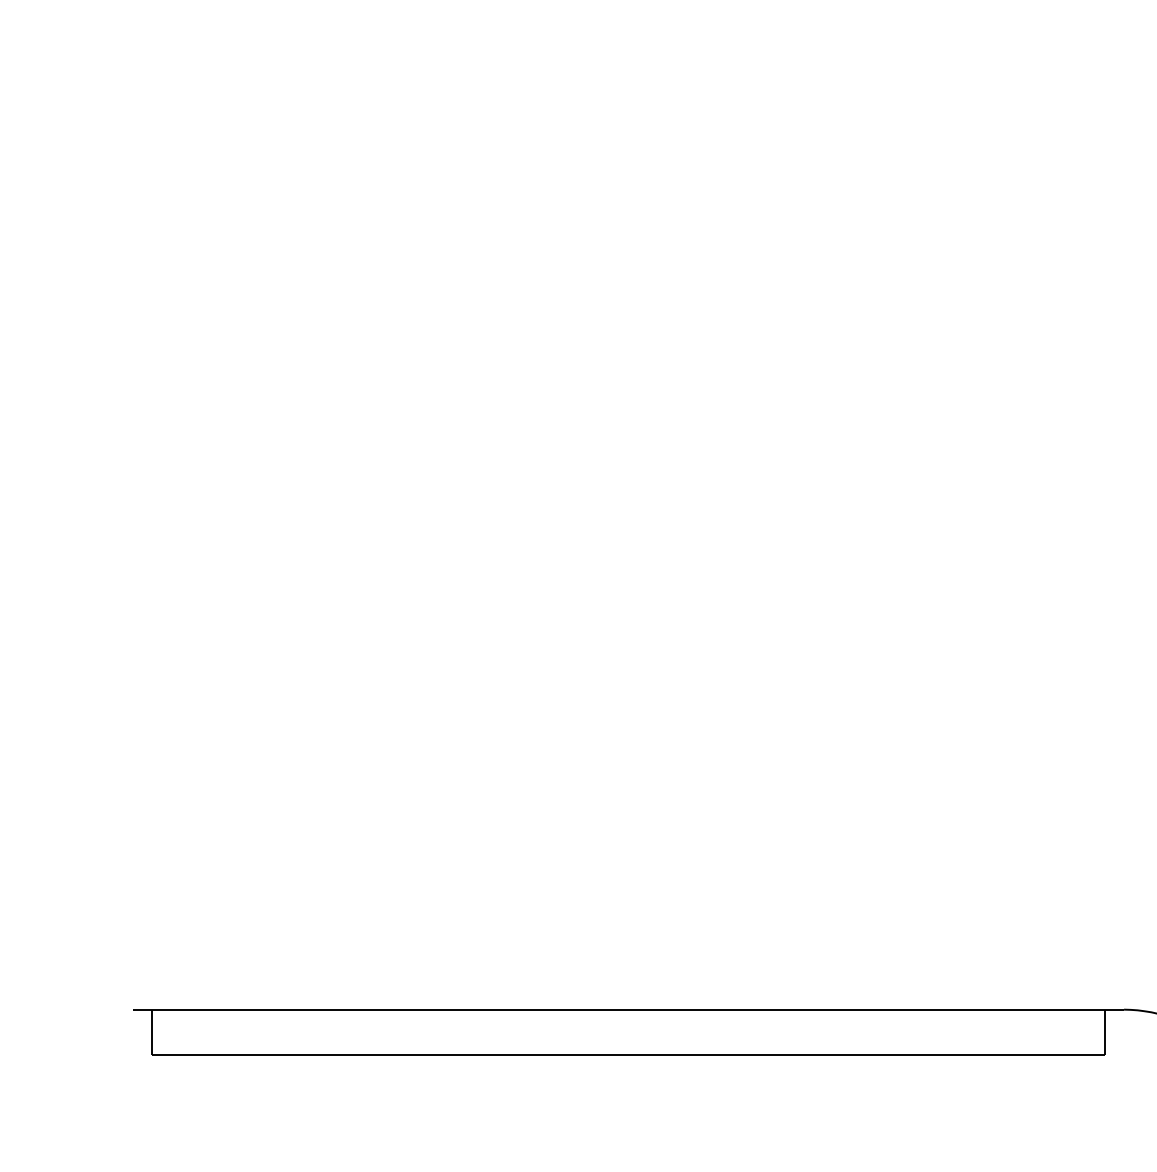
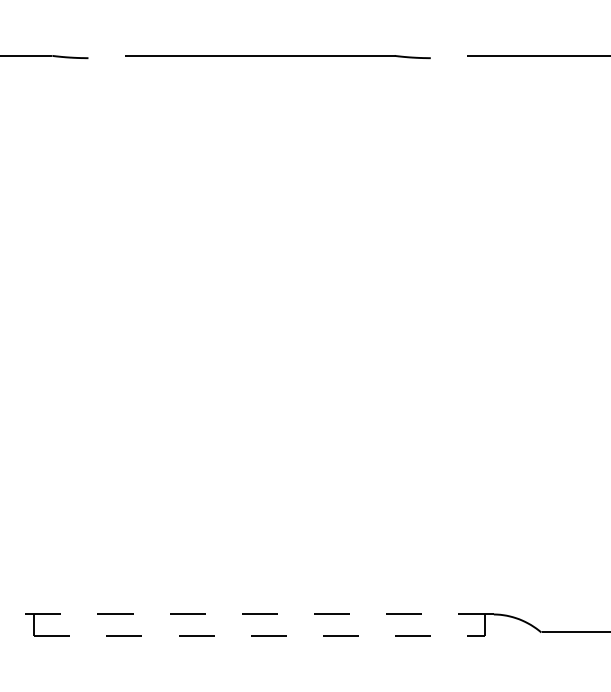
line: (630, 1009) -> (260, 614), solid -> dashed
line: (630, 1056) -> (260, 636), solid -> dashed

